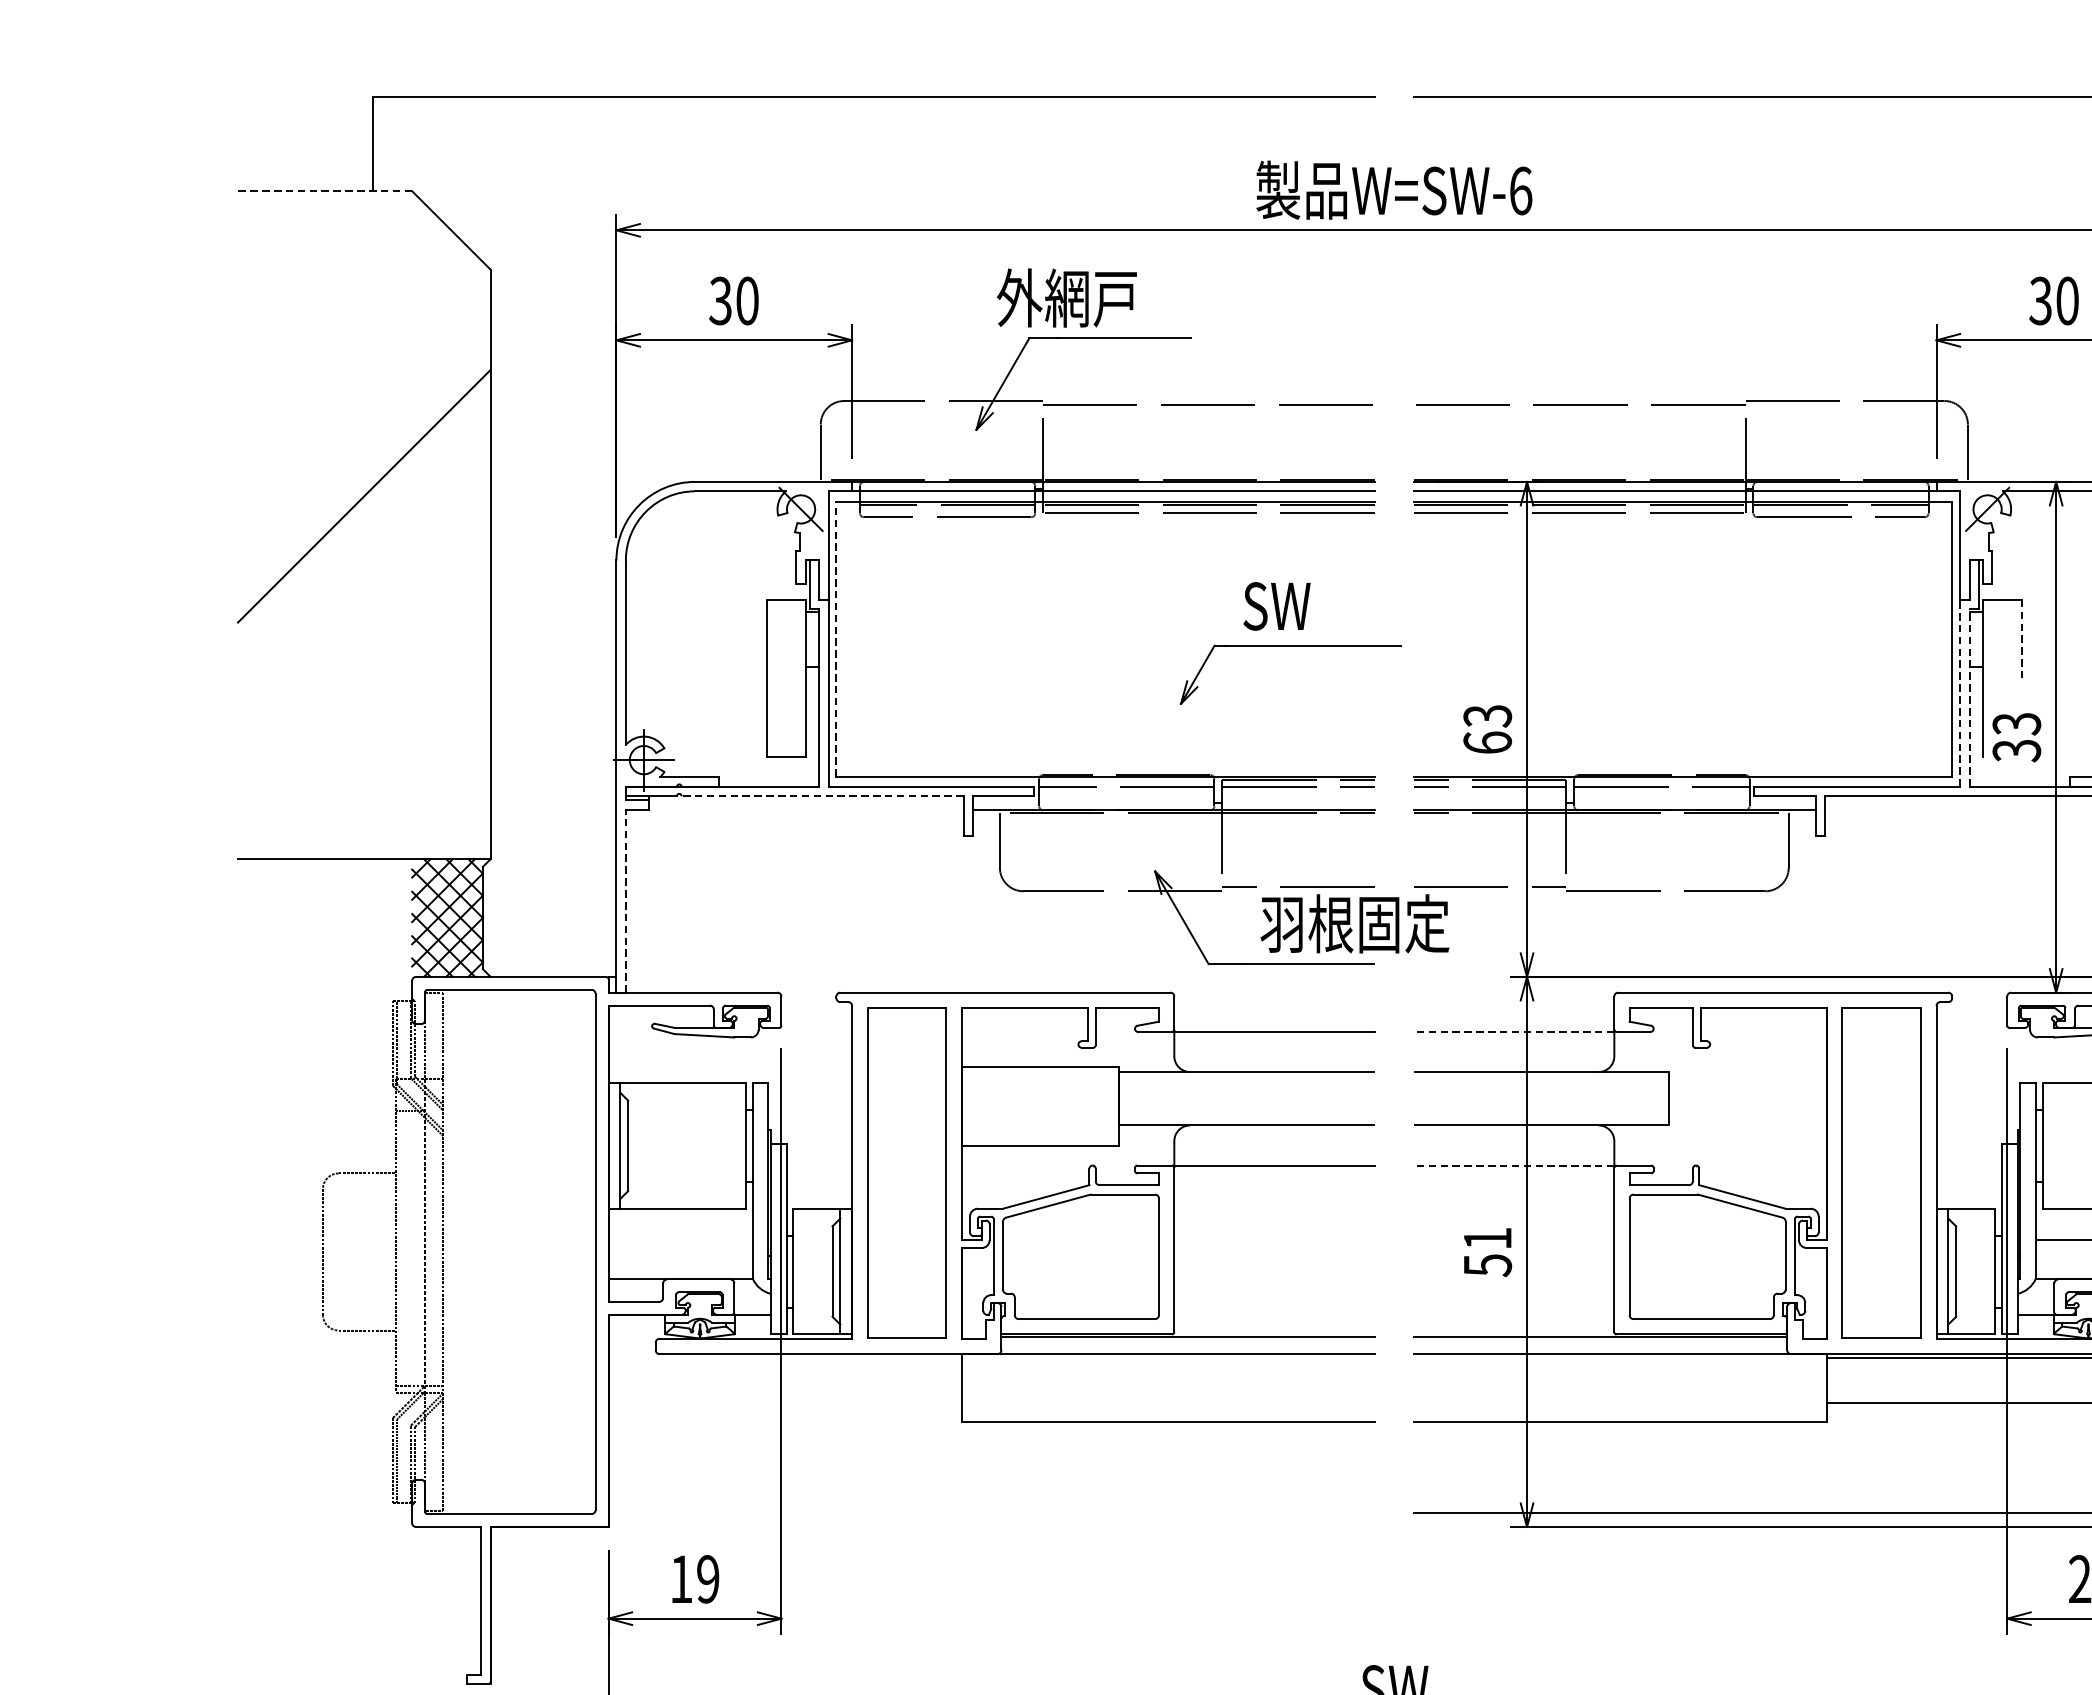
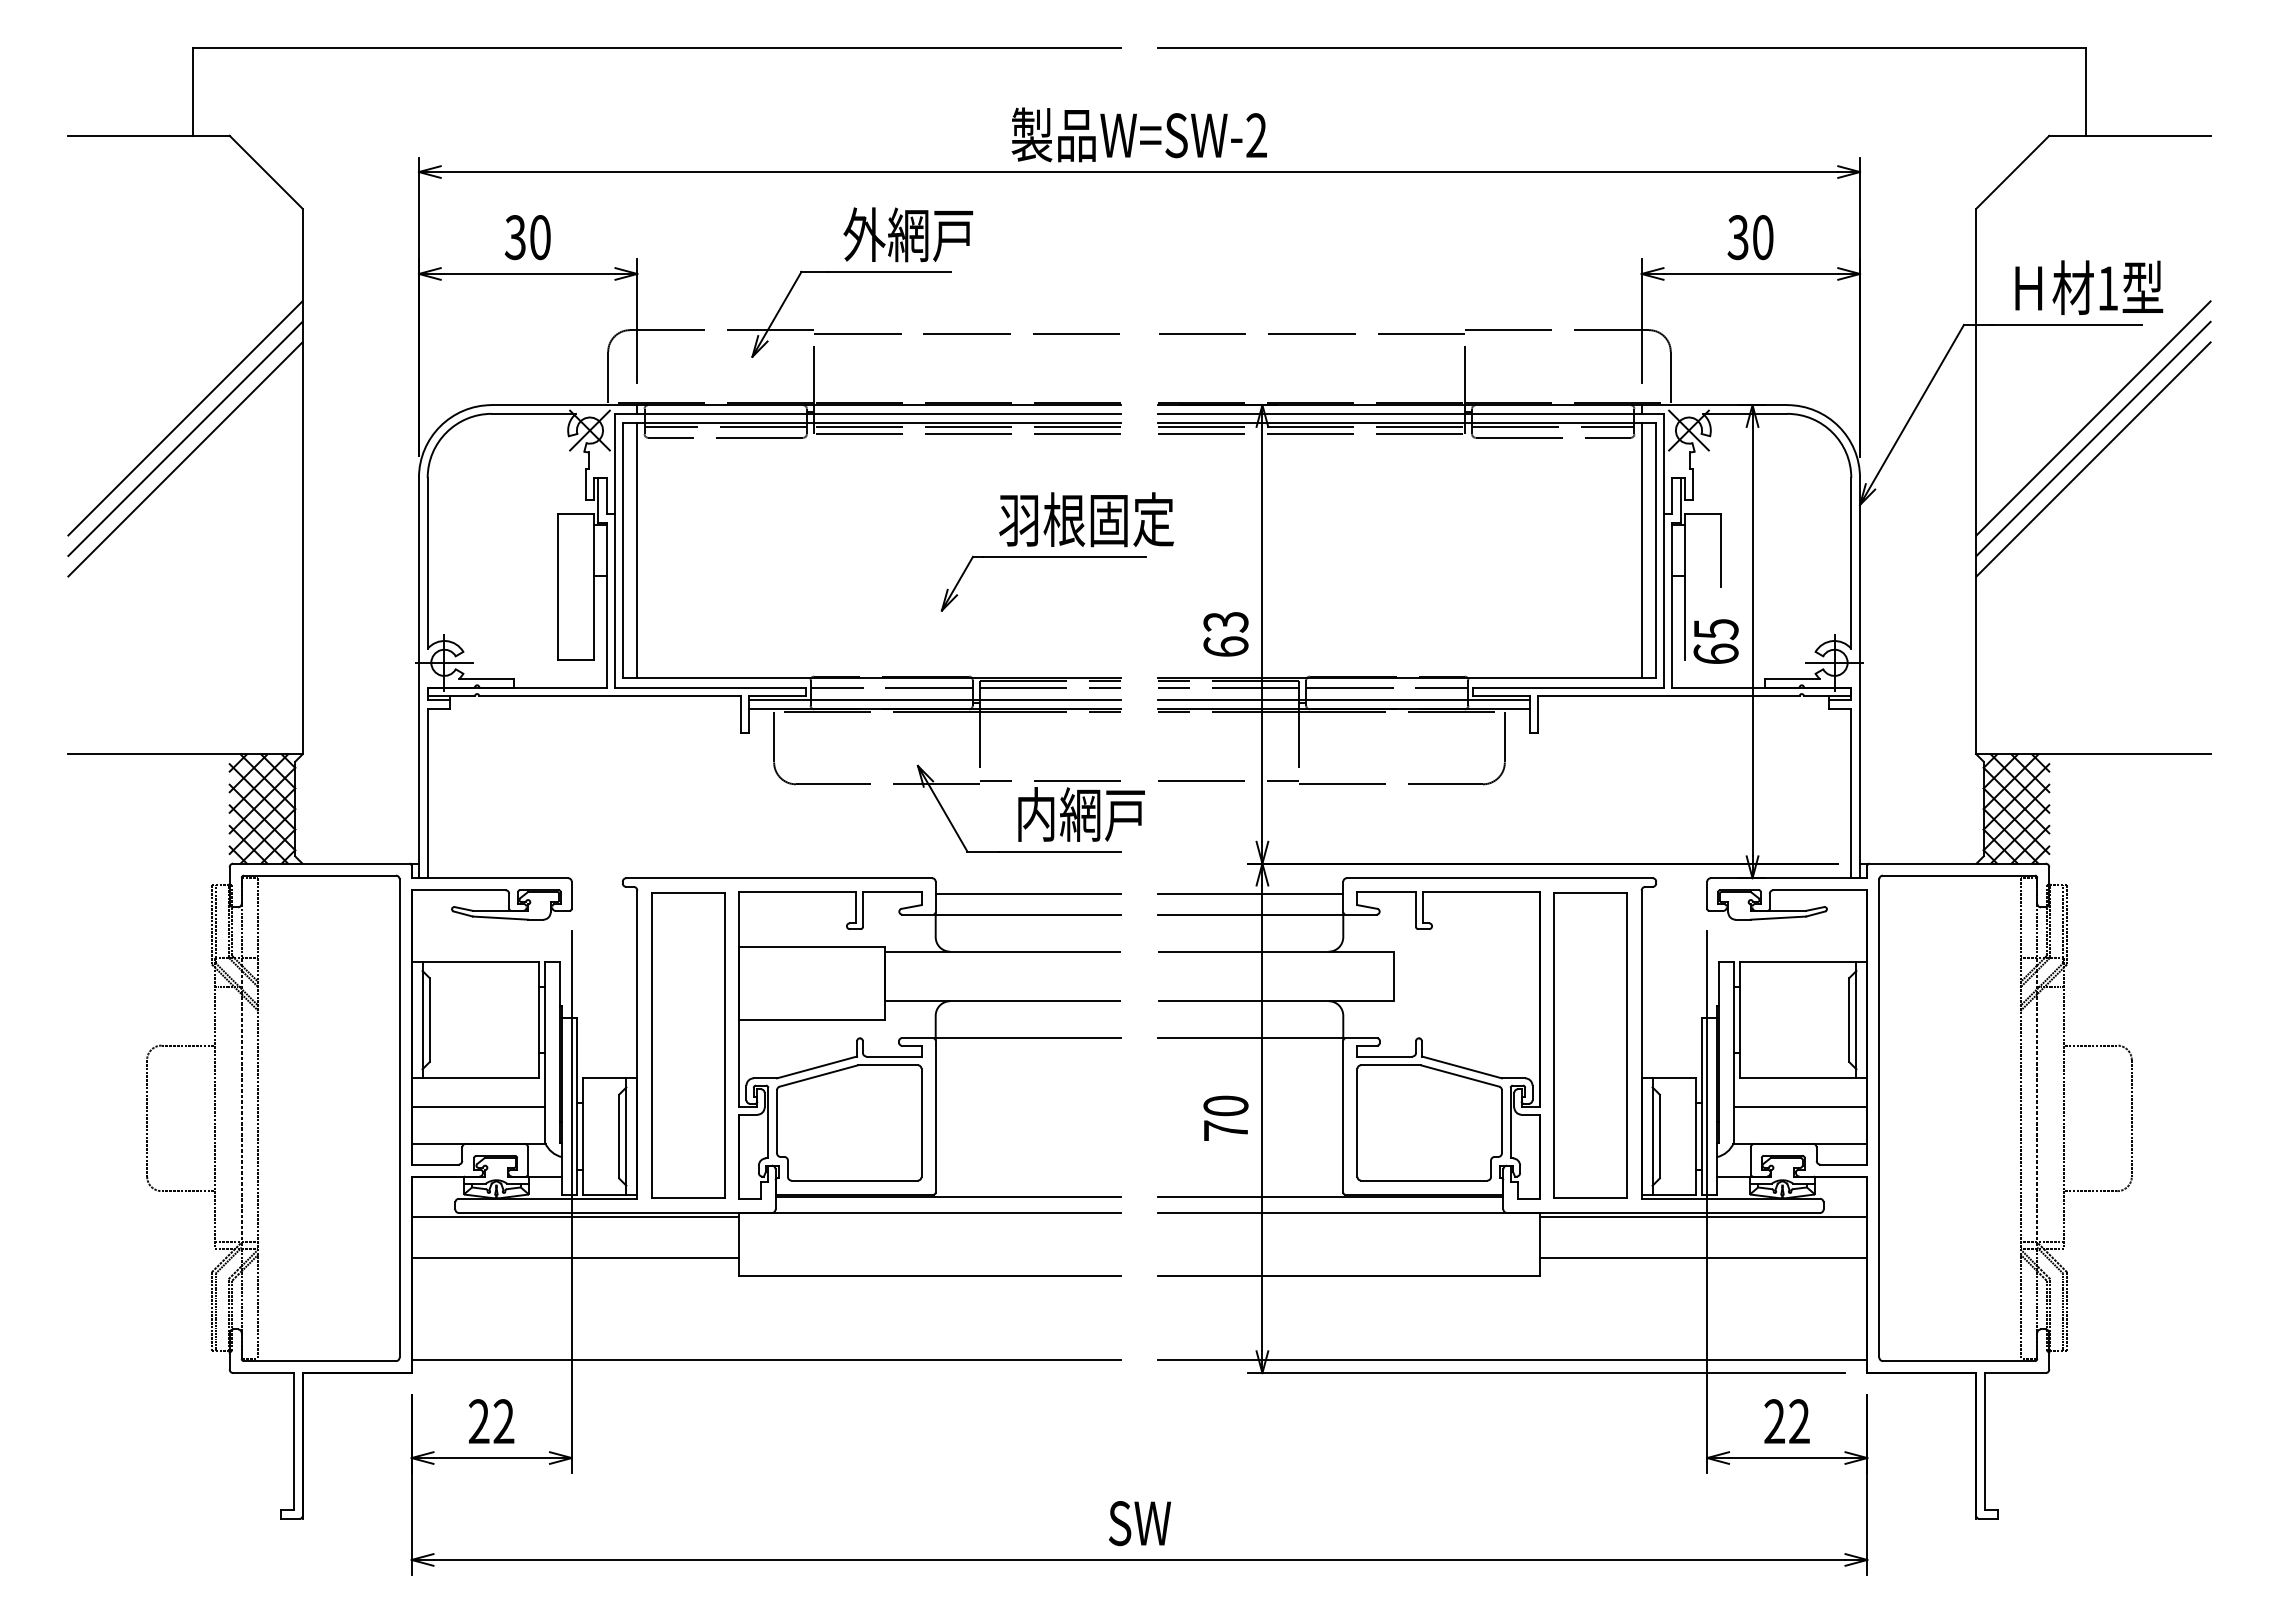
line: (325, 190) -> (149, 135), dashed -> solid
text: (1520, 190) -> (1256, 135), W=SW-6 -> W=SW-2
text: (1067, 297) -> (908, 234), moved
line: (800, 509) -> (589, 430), added
line: (1987, 509) -> (1688, 430), added
line: (364, 517) -> (185, 438), added
line: (364, 540) -> (185, 459), added
text: (1337, 605) -> (1086, 519), SW -> 羽根固定
line: (836, 638) -> (622, 550), dashed -> solid
line: (852, 638) -> (637, 550), added
line: (1936, 638) -> (1641, 550), added
line: (2022, 639) -> (1721, 551), dashed -> solid
line: (1960, 692) -> (1663, 600), dashed -> solid
line: (1969, 697) -> (1672, 604), dashed -> solid
text: (2016, 737) -> (1715, 641), 33 -> 65
line: (823, 796) -> (610, 696), dashed -> solid
line: (1174, 799) -> (935, 699), added
line: (1614, 799) -> (1343, 699), added
line: (625, 901) -> (427, 793), dashed -> solid
text: (1354, 923) -> (1102, 814), 羽根固定 -> 内網戸
line: (1274, 1010) -> (1028, 894), added
line: (1514, 1010) -> (1250, 894), added
line: (1514, 1031) -> (1250, 914), dashed -> solid
line: (1514, 1165) -> (1250, 1038), dashed -> solid
line: (680, 1240) -> (478, 1107), added
text: (1487, 1252) -> (1225, 1118), 51 -> 70
line: (785, 1357) -> (575, 1216), added
line: (785, 1403) -> (575, 1258), added
line: (991, 1513) -> (766, 1360), added
text: (694, 1579) -> (491, 1421), 19 -> 22

